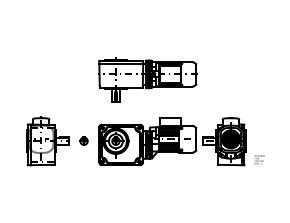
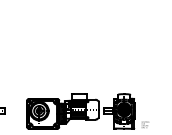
part: (147, 79) -> (62, 65), removed
part: (83, 140) -> (15, 110), removed

